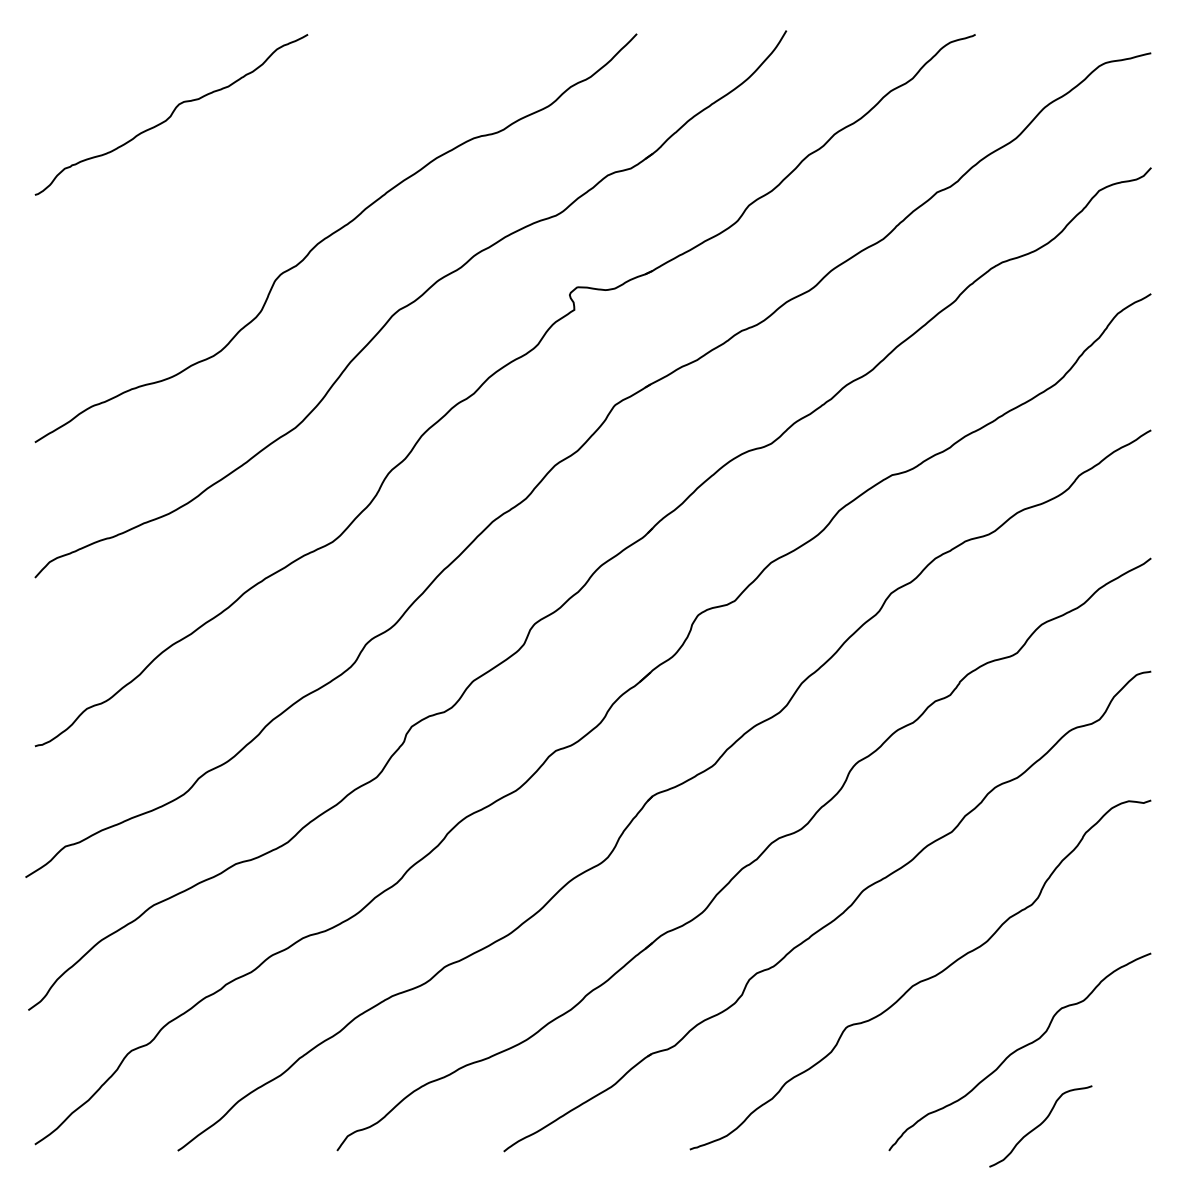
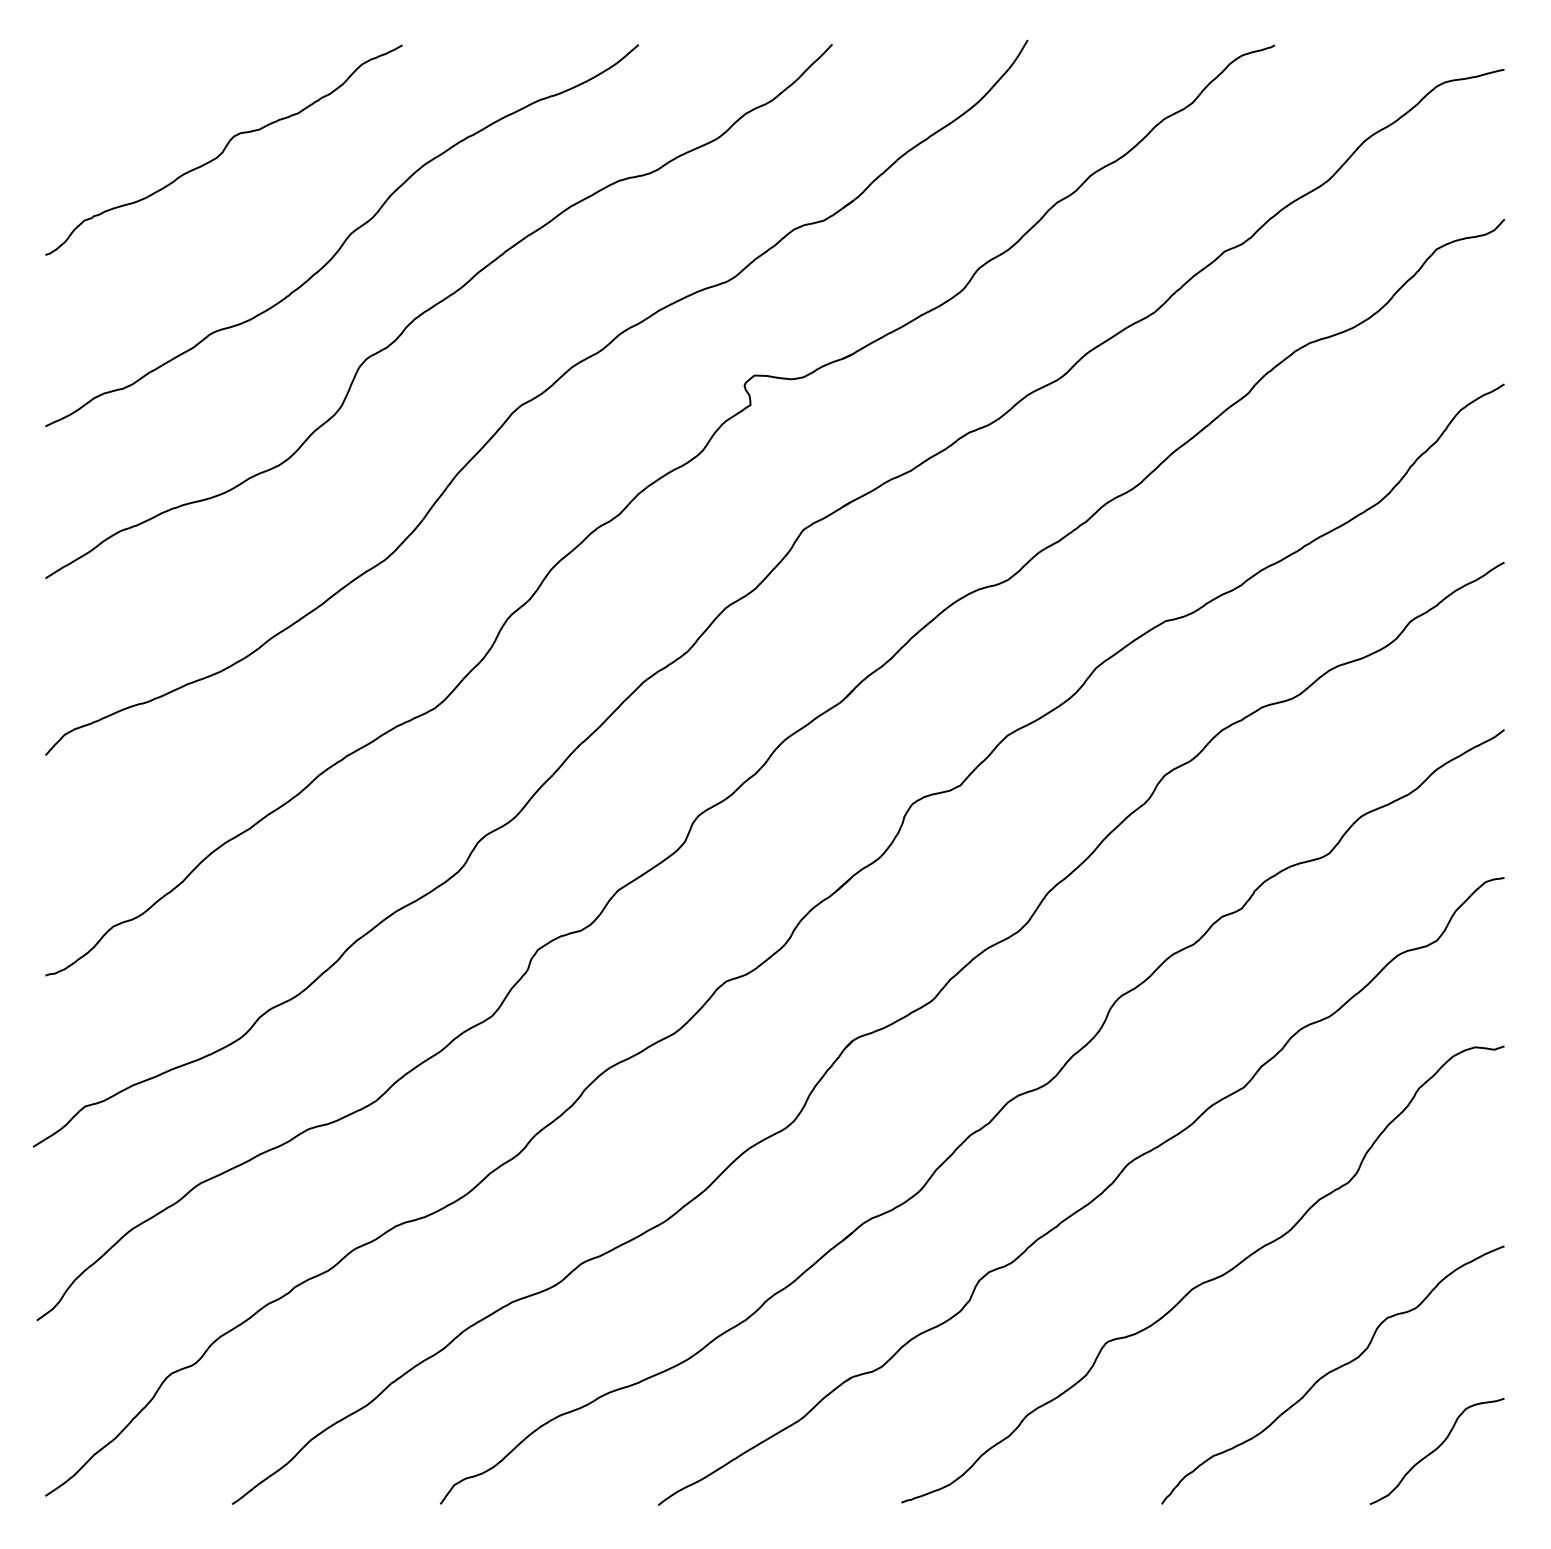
curve: (264, 182) -> (345, 238), added
curve: (1040, 1125) -> (1436, 1450), moved

